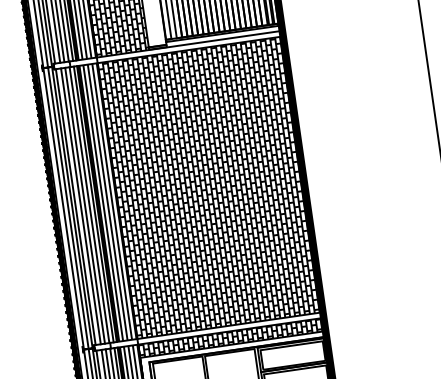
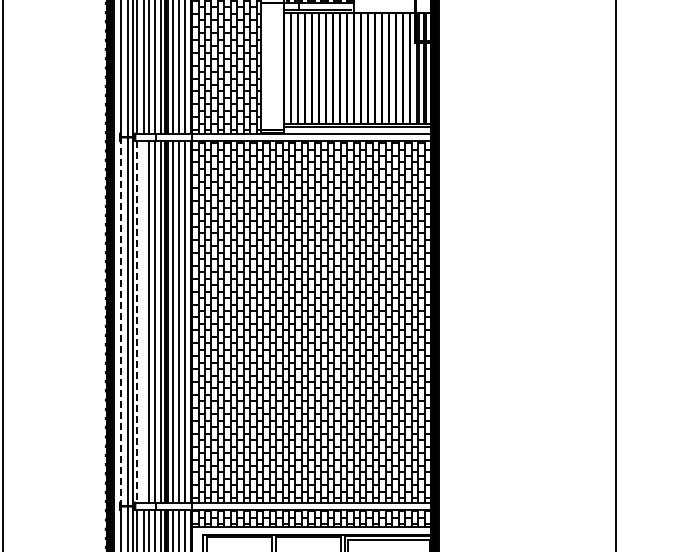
line: (75, 206) -> (137, 321), solid -> dashed
line: (80, 206) -> (143, 321), removed
line: (63, 209) -> (121, 322), solid -> dashed

